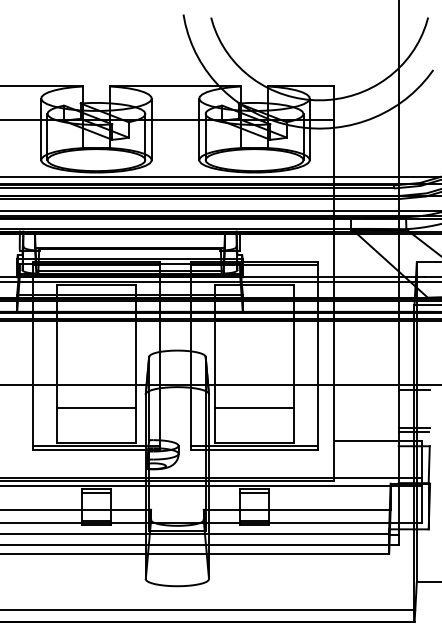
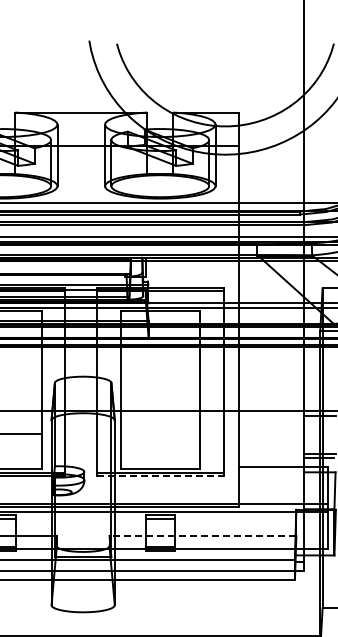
line: (254, 407) -> (160, 433), removed
line: (255, 450) -> (161, 476), solid -> dashed
line: (296, 509) -> (202, 535), solid -> dashed

